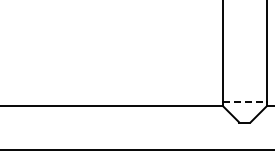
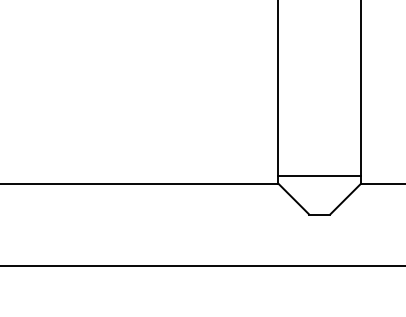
line: (244, 102) -> (318, 176), dashed -> solid

